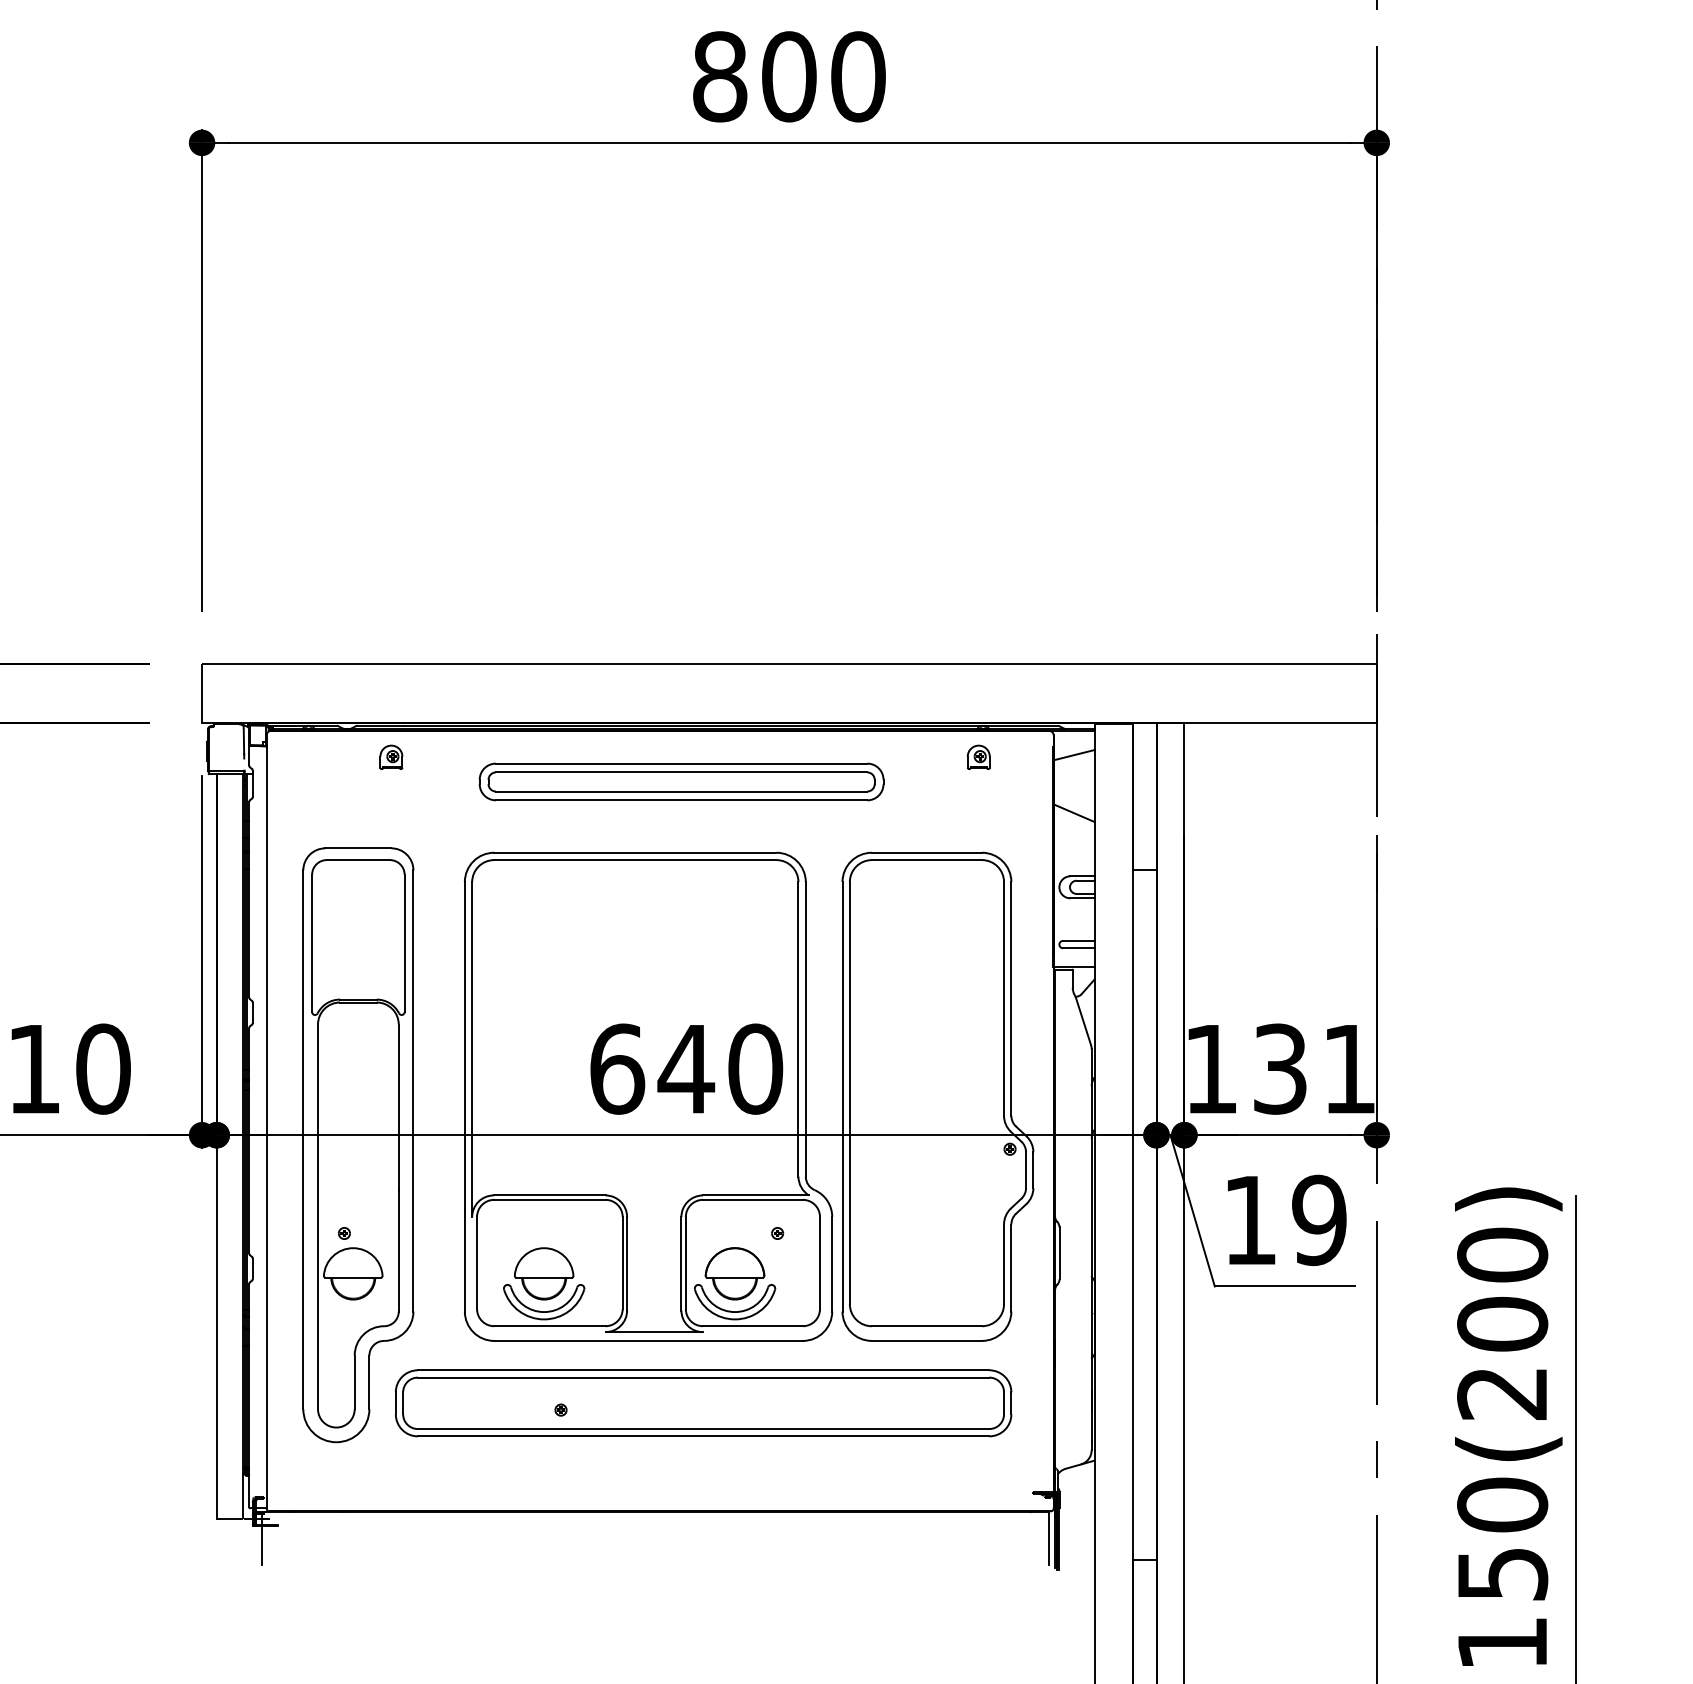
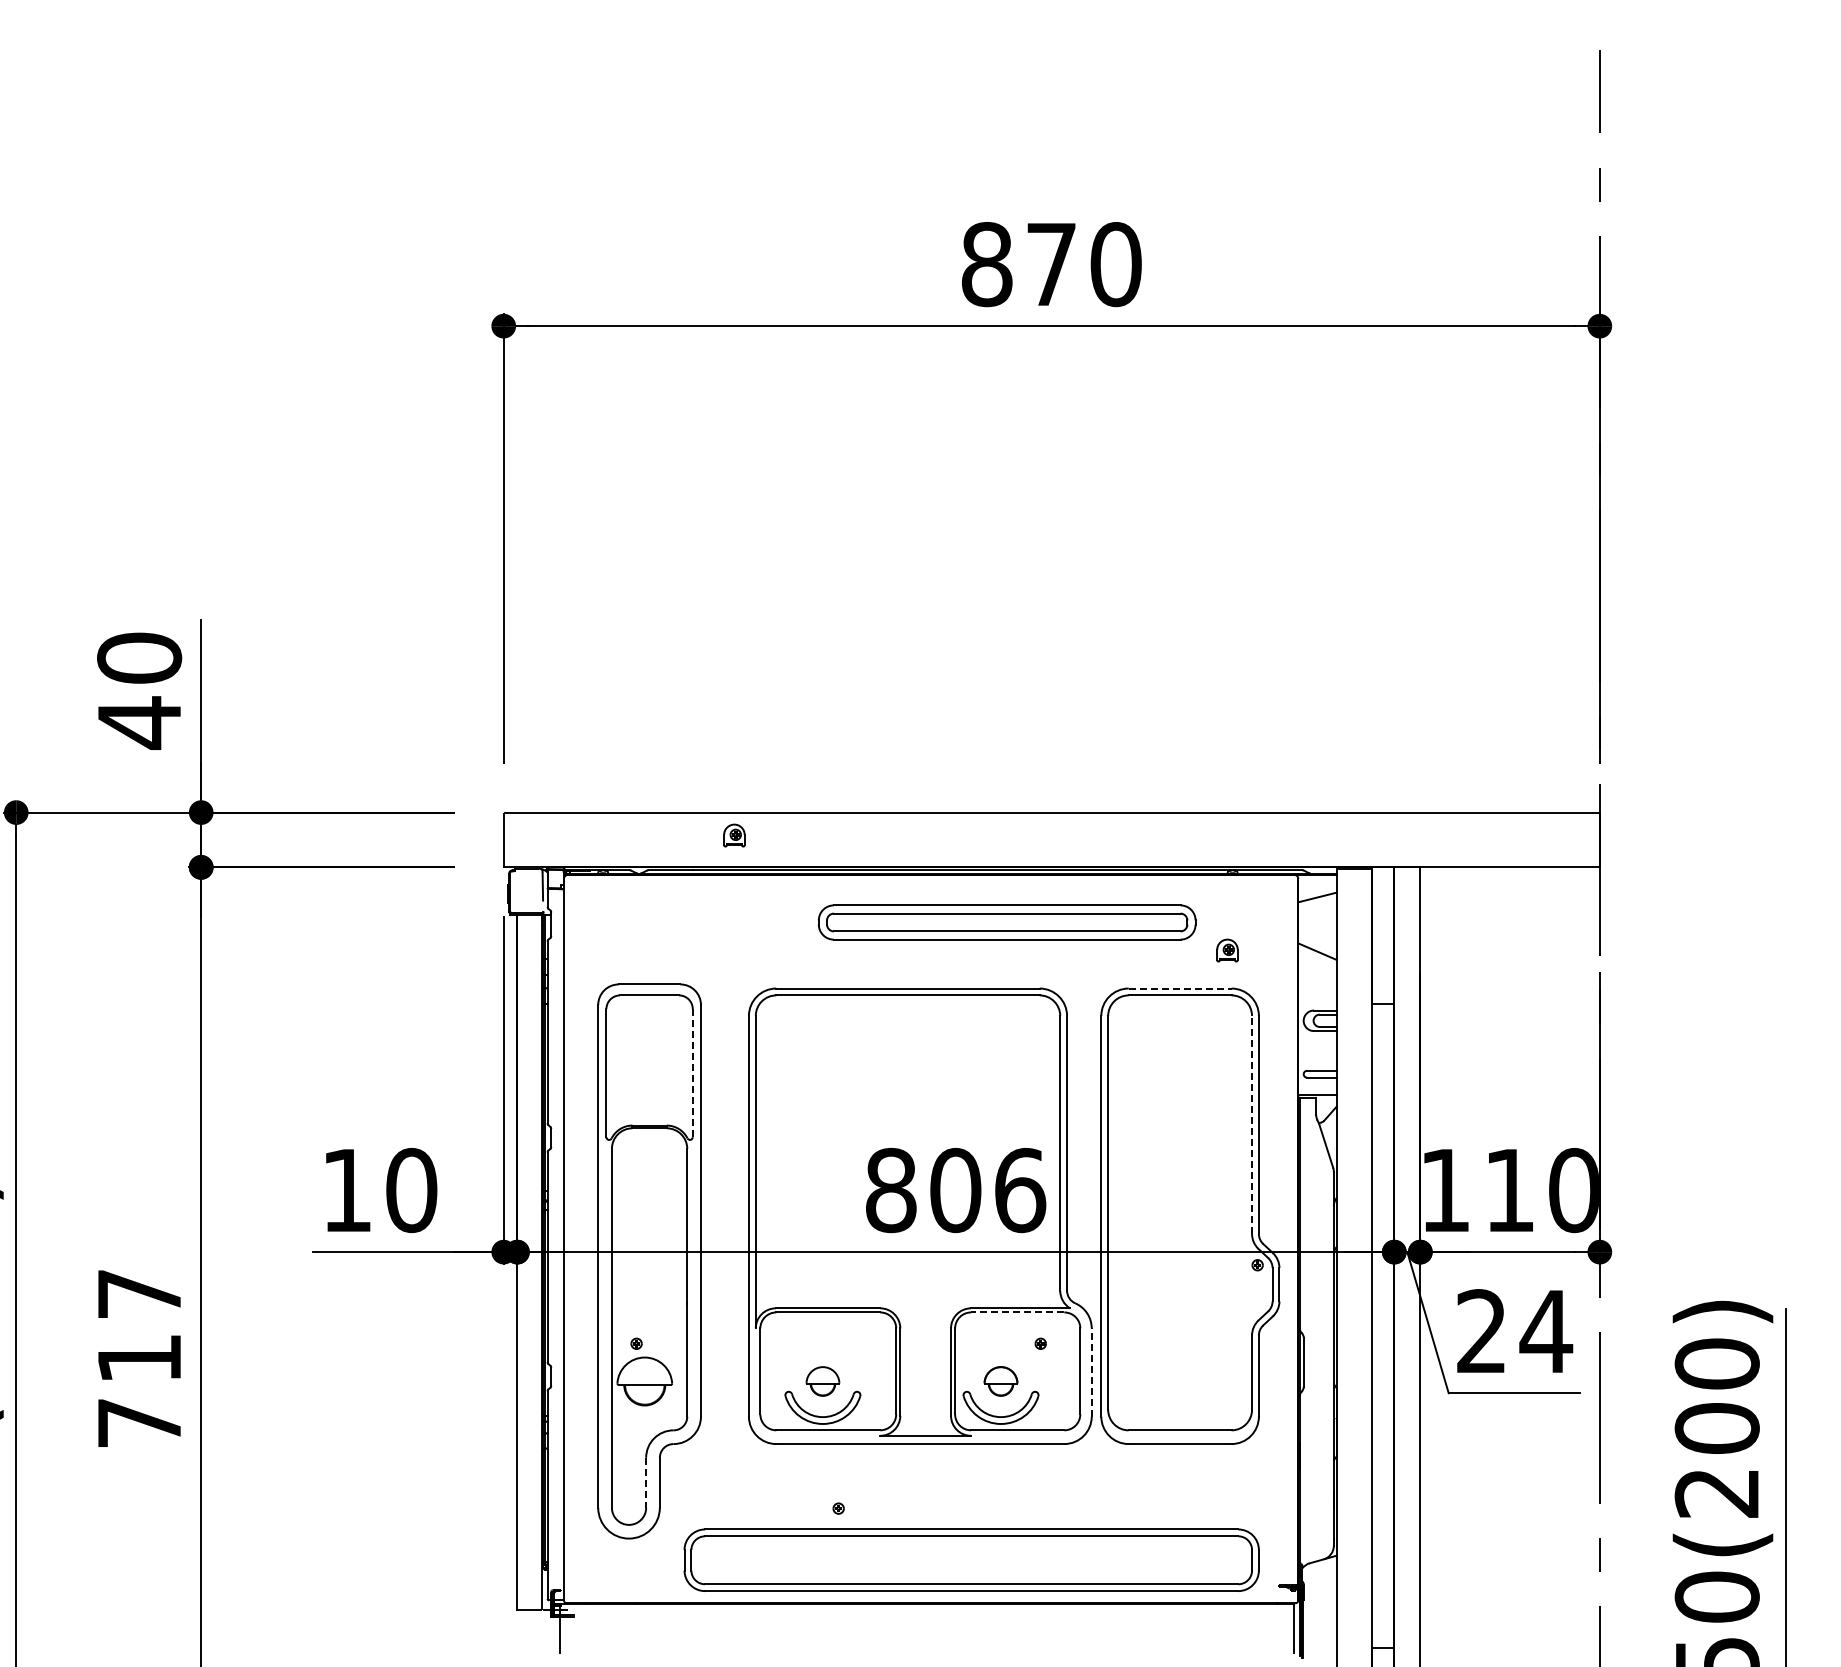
text: (789, 76) -> (1051, 264), 800 -> 870
part: (391, 757) -> (734, 835), moved
part: (978, 757) -> (1227, 950), moved
part: (681, 781) -> (1007, 922), moved
line: (927, 852) -> (1180, 988), solid -> dashed
line: (404, 943) -> (692, 1073), solid -> dashed
line: (1004, 998) -> (1252, 1124), solid -> dashed
text: (687, 1069) -> (956, 1190), 640 -> 806
text: (1314, 1069) -> (1541, 1190), 131 -> 110
line: (752, 1199) -> (1017, 1312), solid -> dashed
text: (1286, 1220) -> (1515, 1331), 19 -> 24
line: (831, 1264) -> (1091, 1372), solid -> dashed
part: (543, 1273) -> (822, 1381), size x0.6
part: (734, 1273) -> (1000, 1381), size x0.6
line: (355, 1383) -> (646, 1483), solid -> dashed
part: (703, 1402) -> (971, 1559), moved

